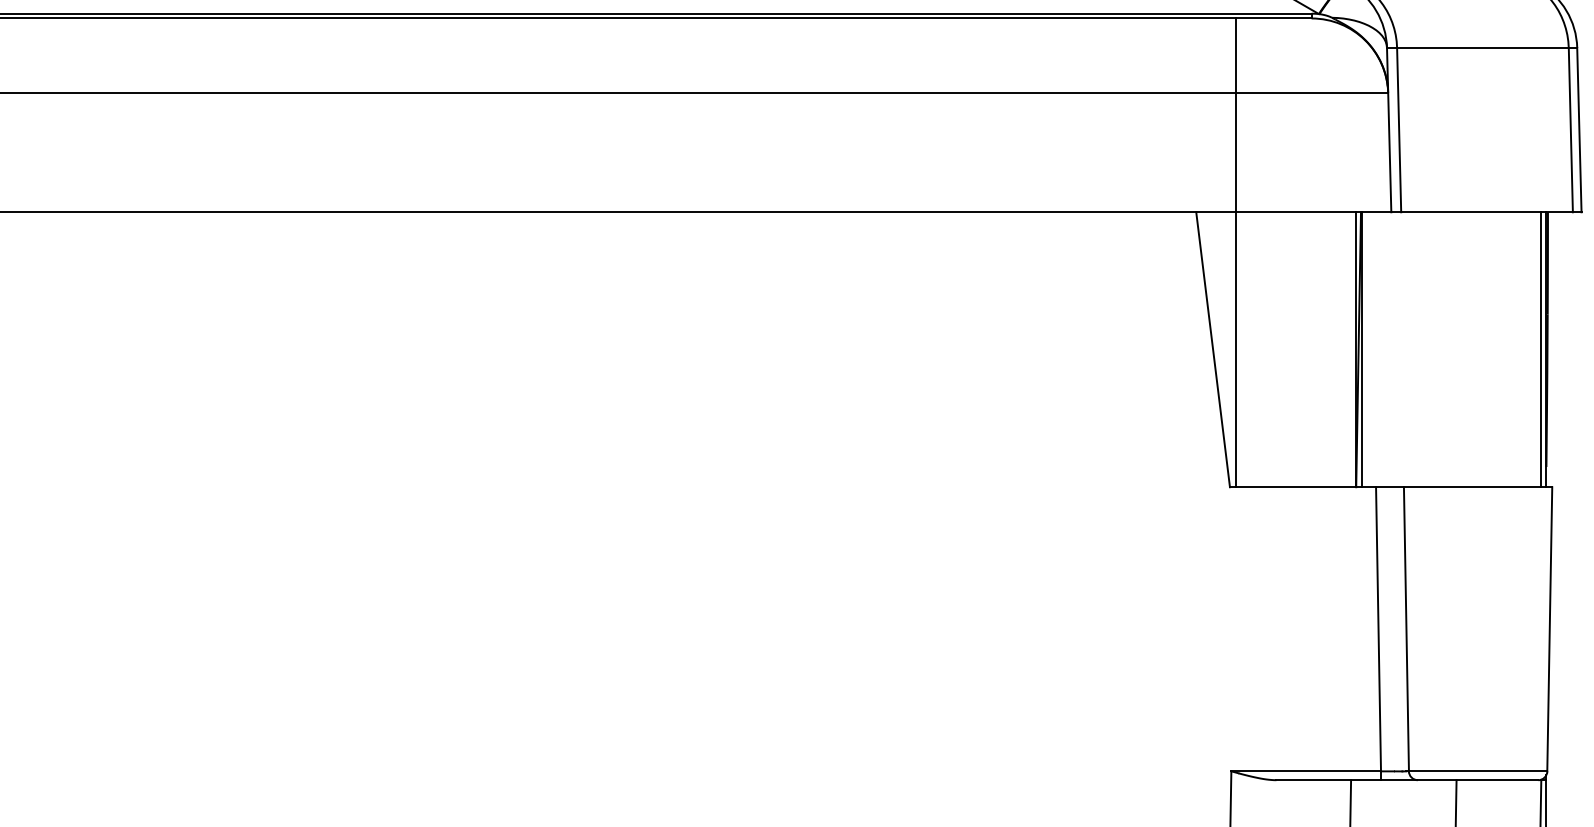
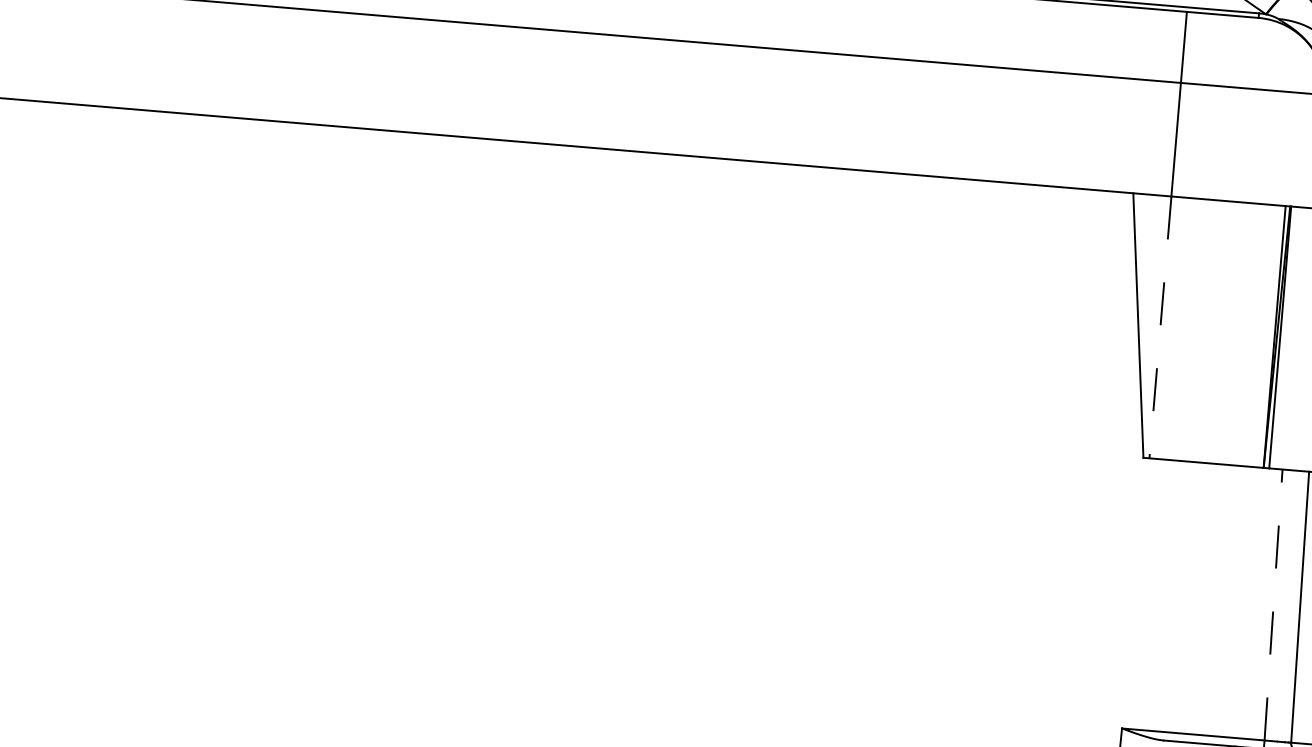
line: (1236, 350) -> (1160, 328), solid -> dashed
line: (1378, 628) -> (1273, 604), solid -> dashed

